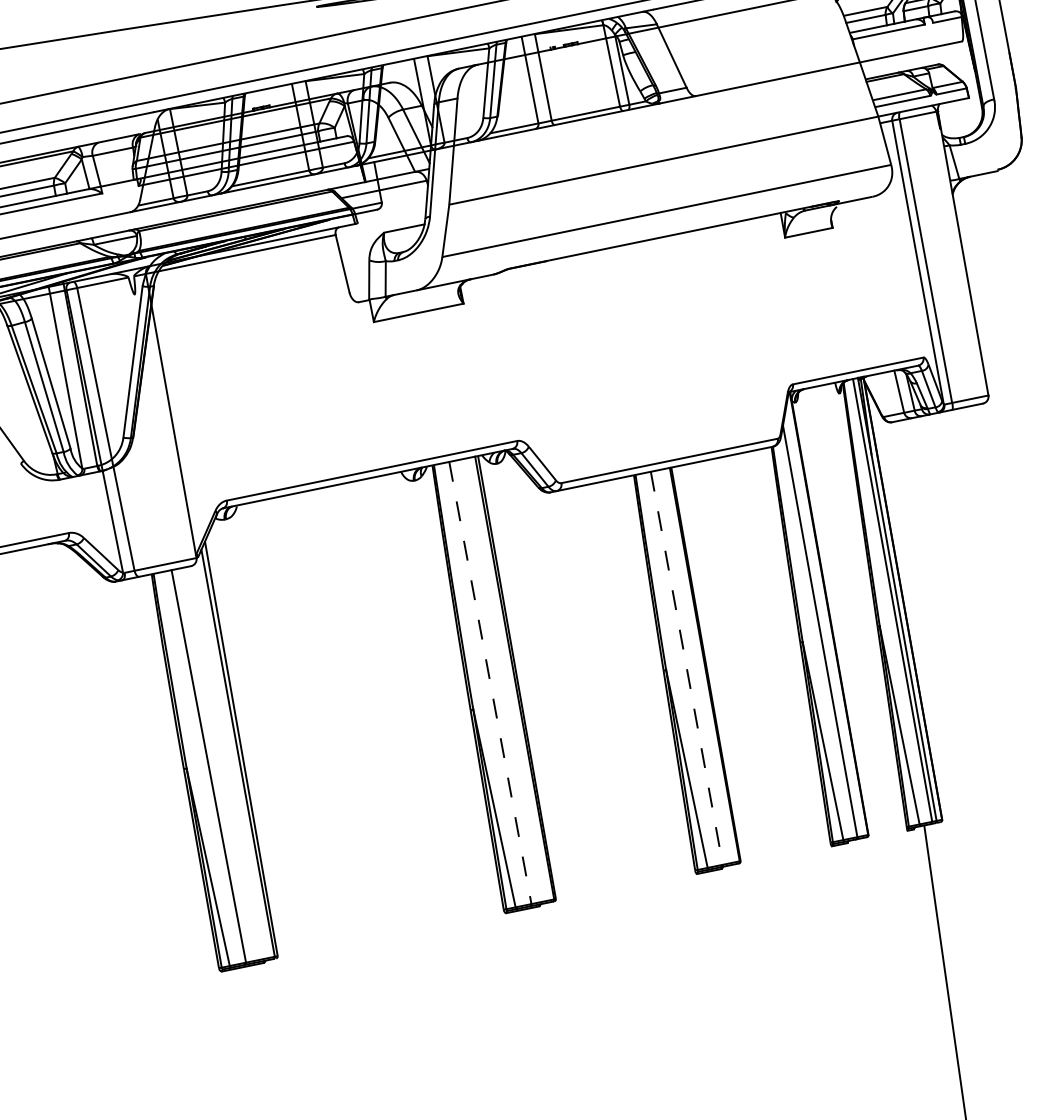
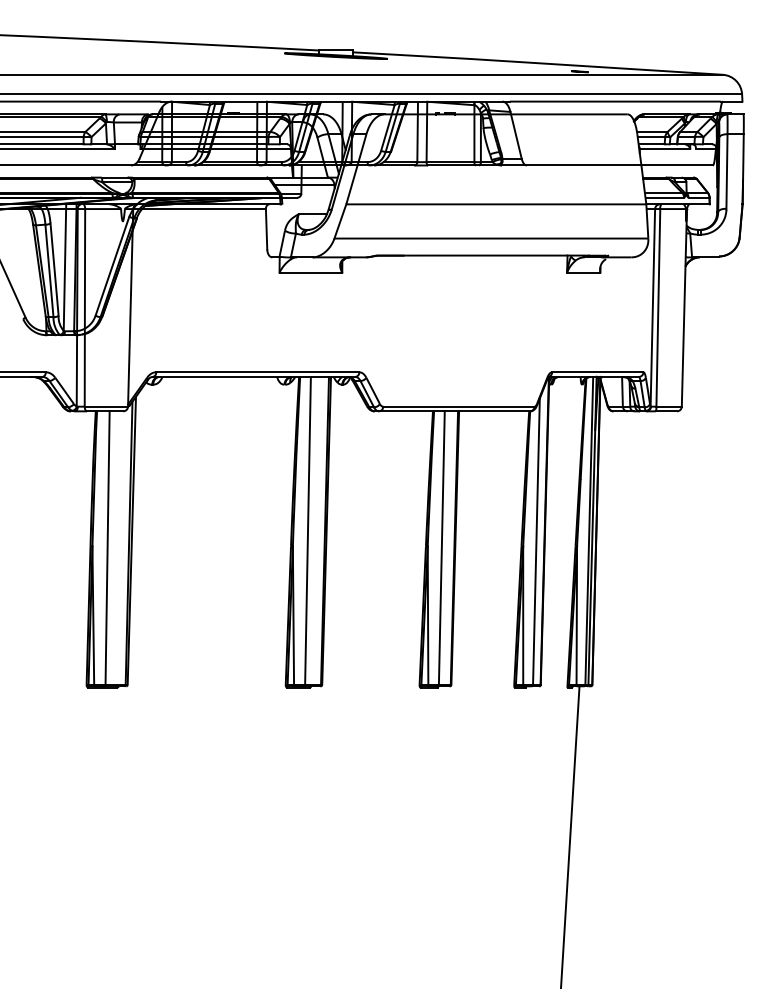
line: (686, 668) -> (441, 548), dashed -> solid
line: (491, 683) -> (308, 531), dashed -> solid

